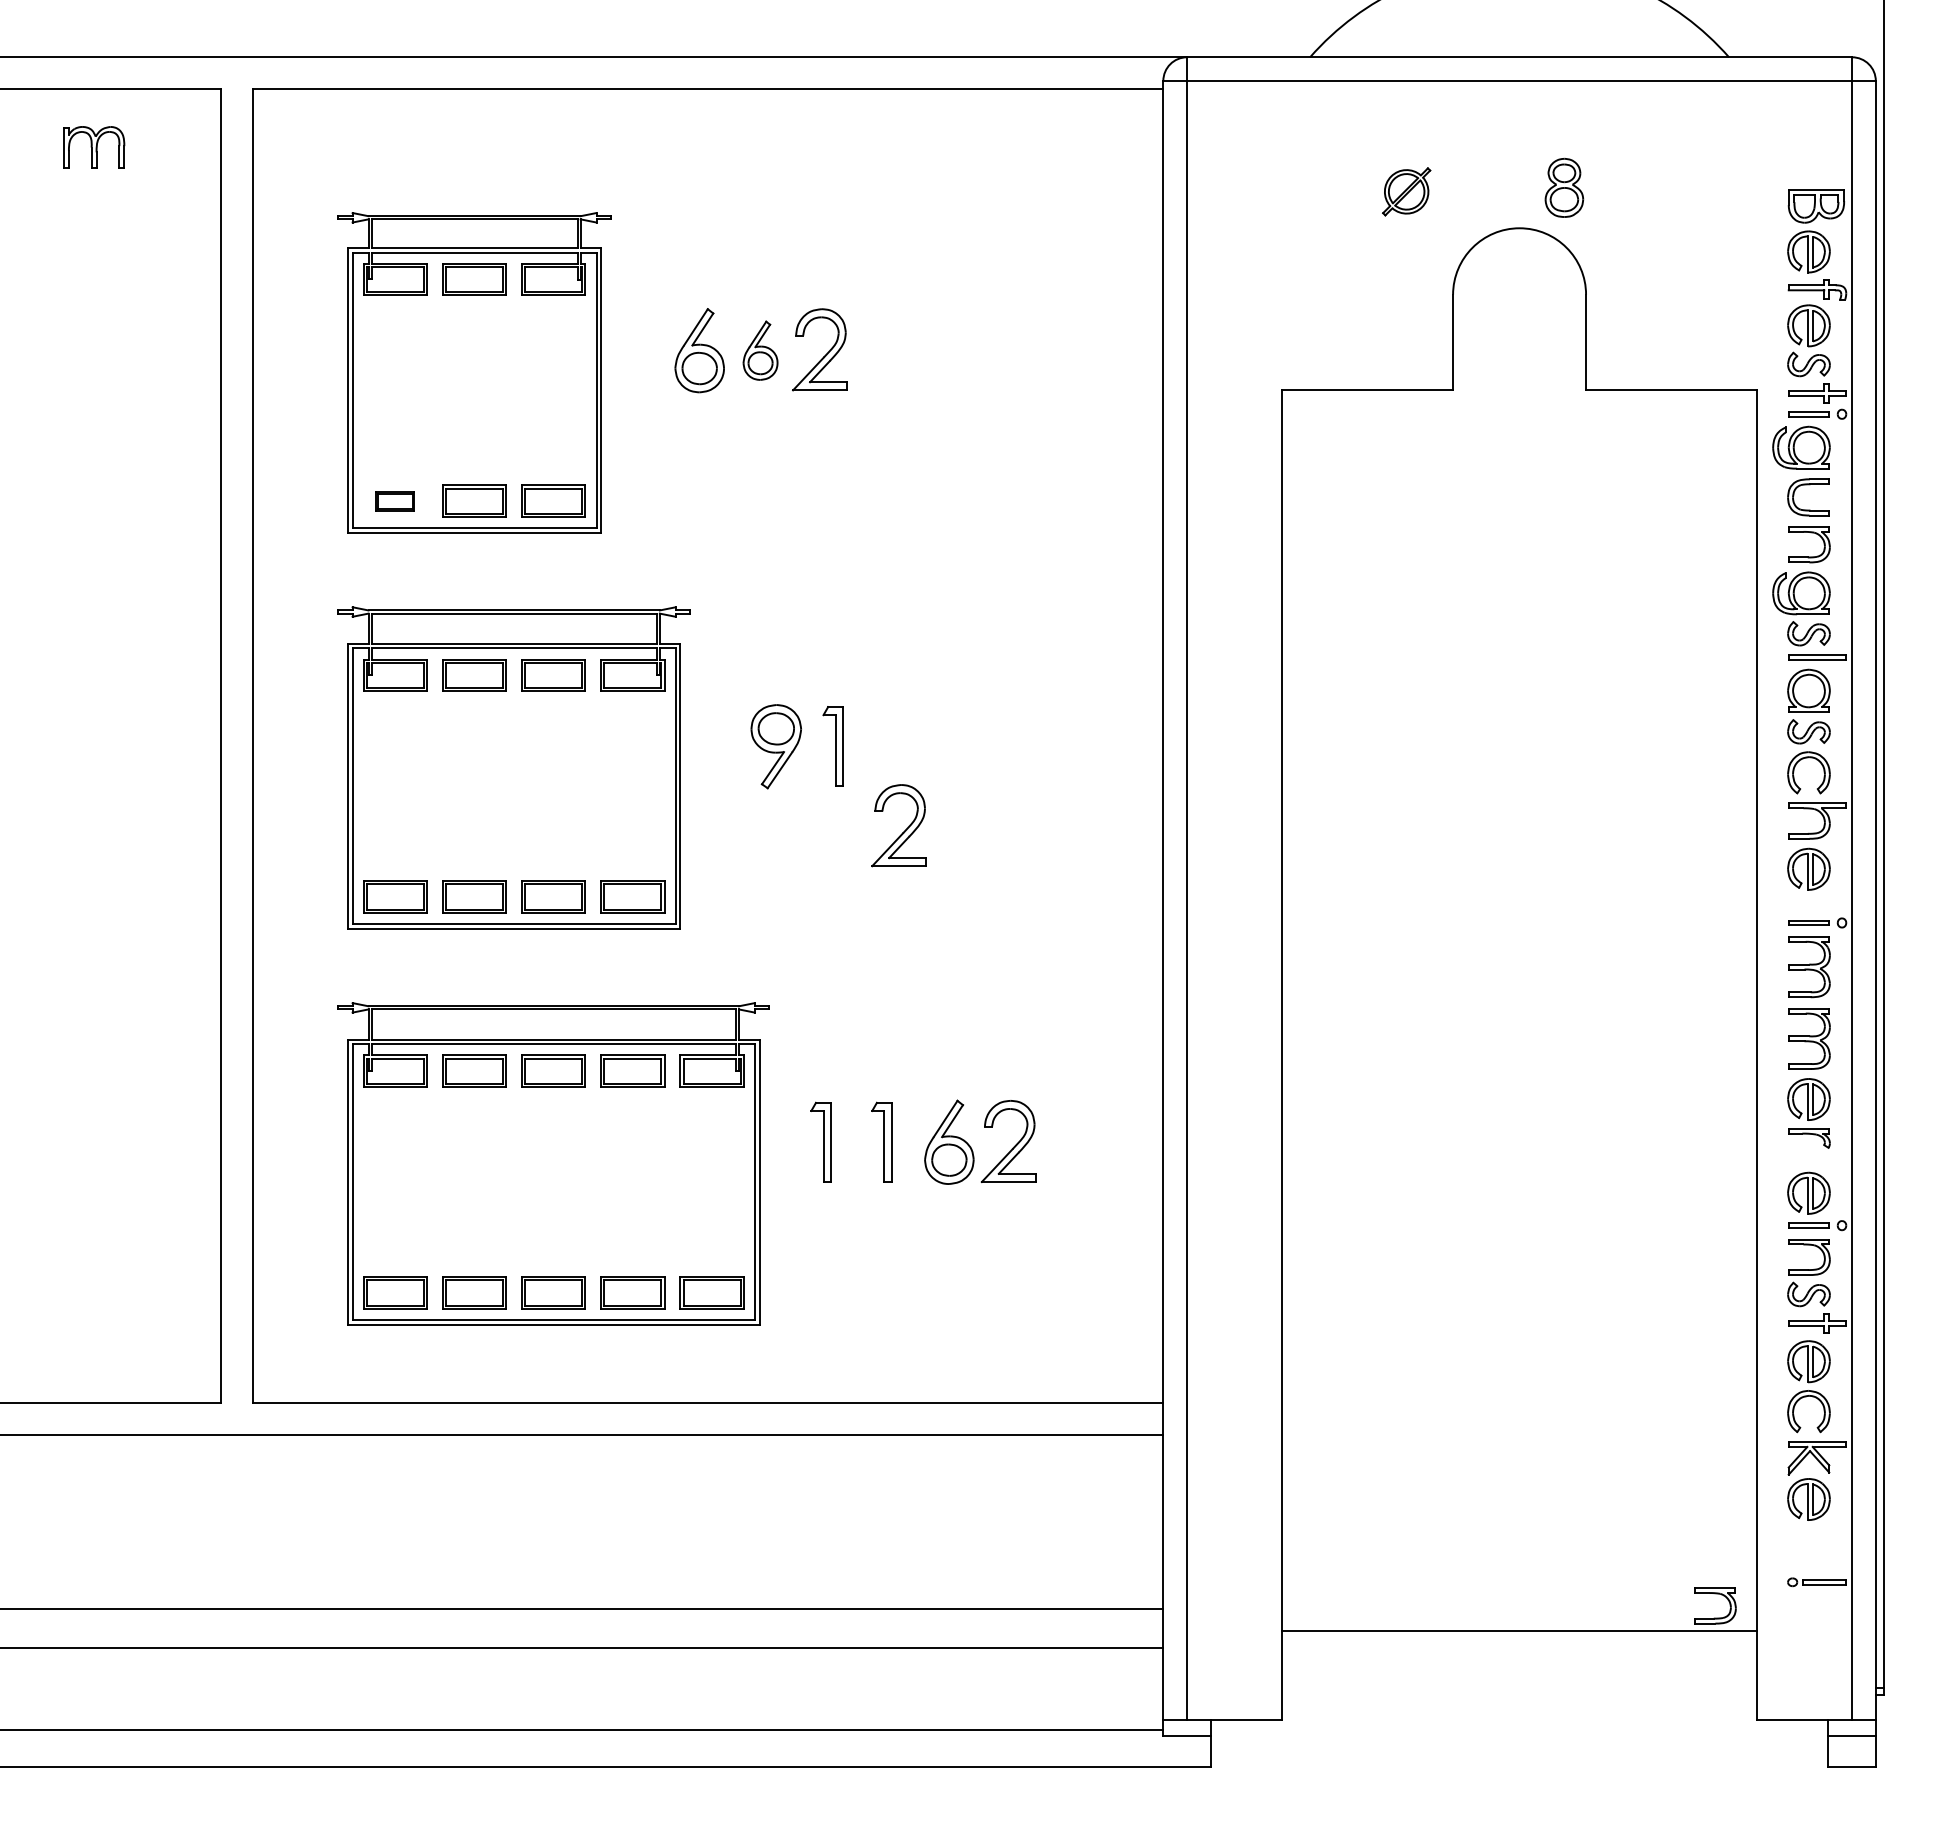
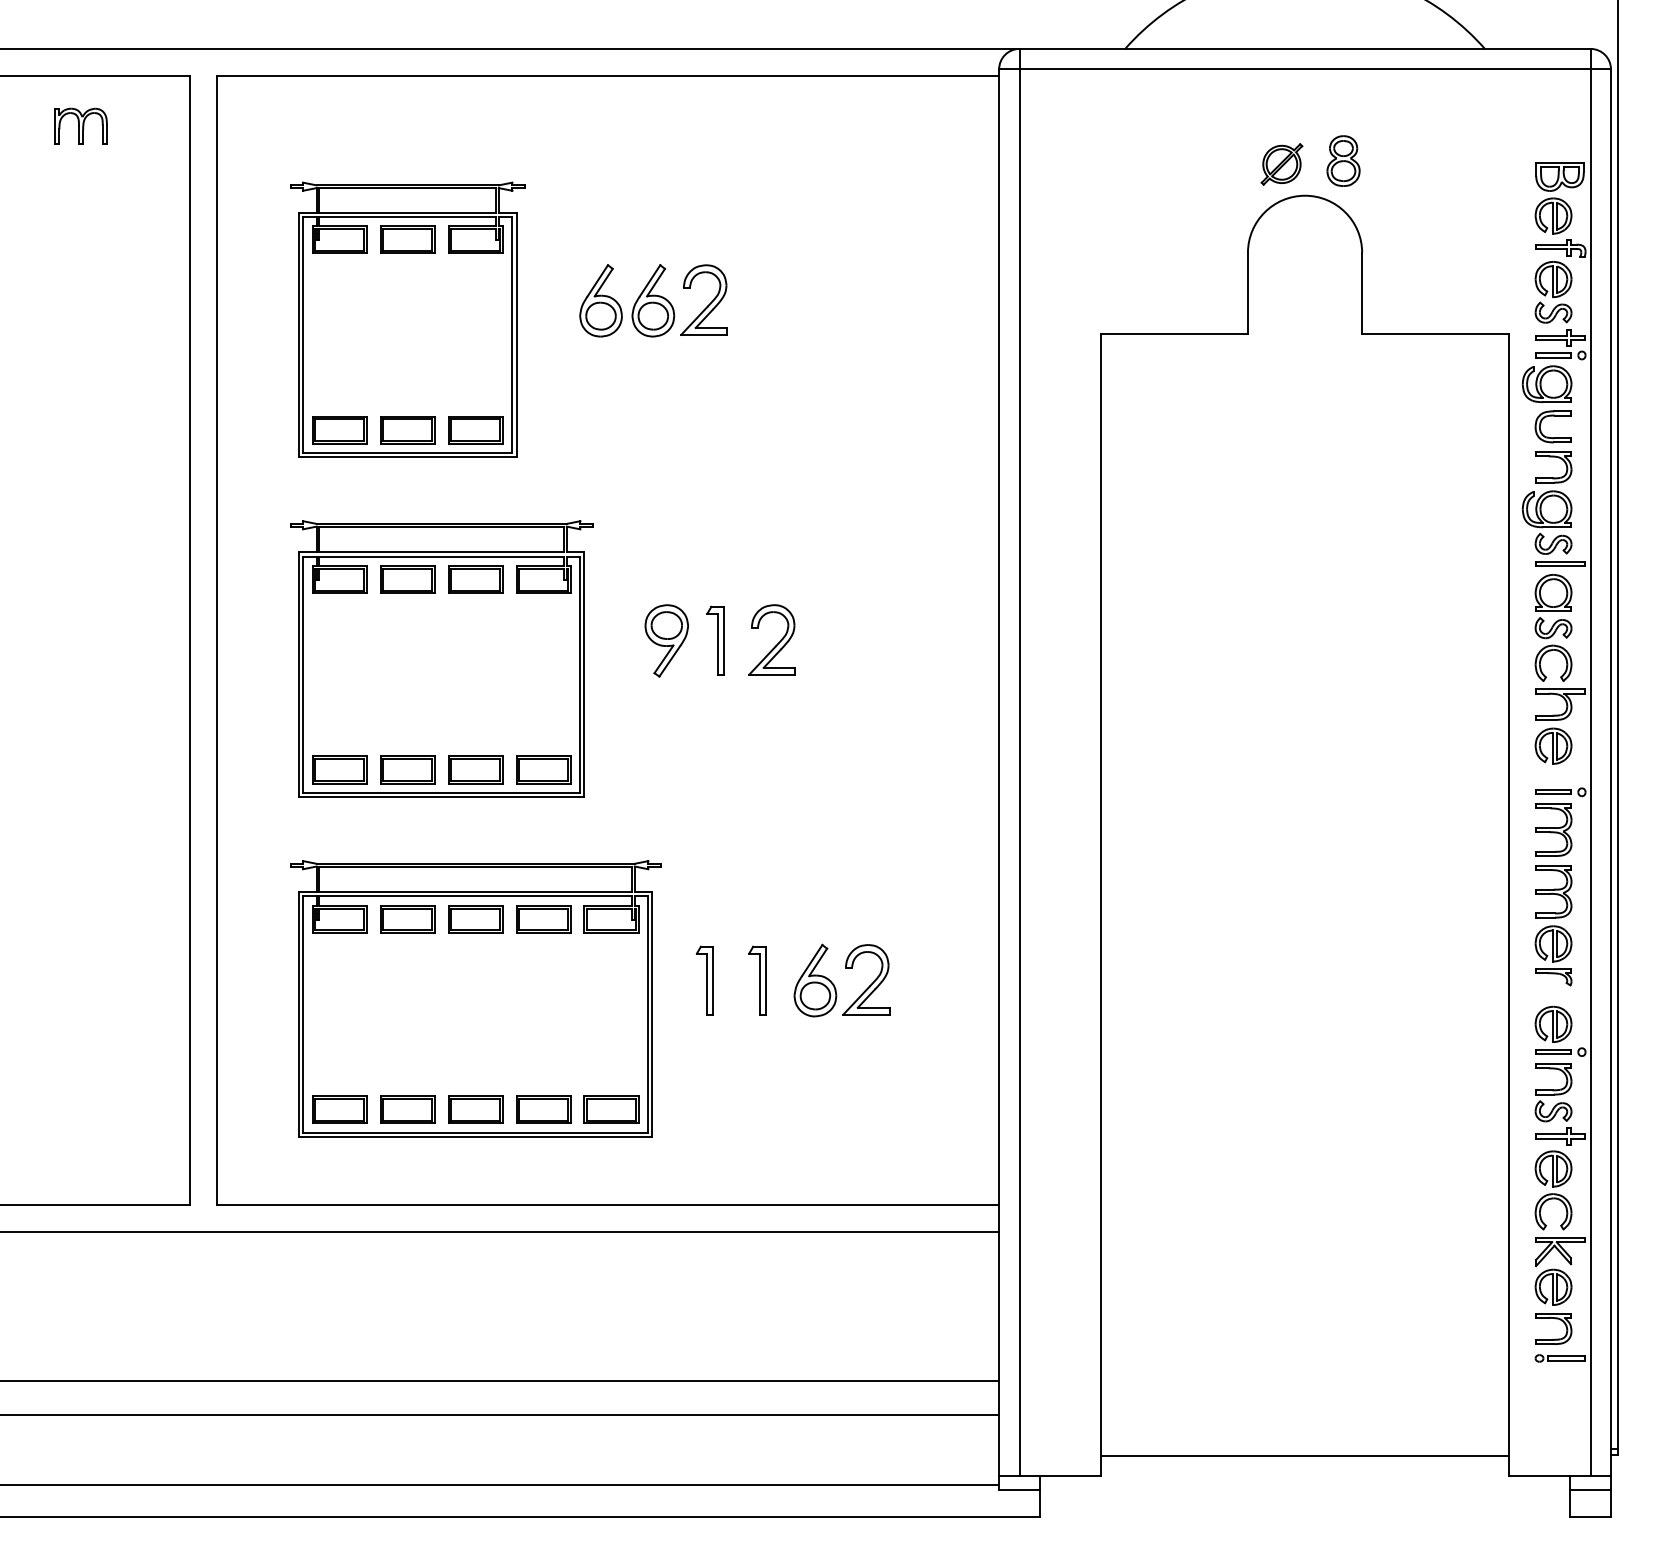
part: (1406, 191) -> (1281, 164), moved
part: (760, 350) -> (653, 300), size x1.43
part: (395, 500) -> (339, 429), size x1.67
part: (904, 830) -> (776, 644), moved
part: (1715, 1594) -> (1554, 1319), moved
line: (1519, 1631) -> (1304, 1456), moved

